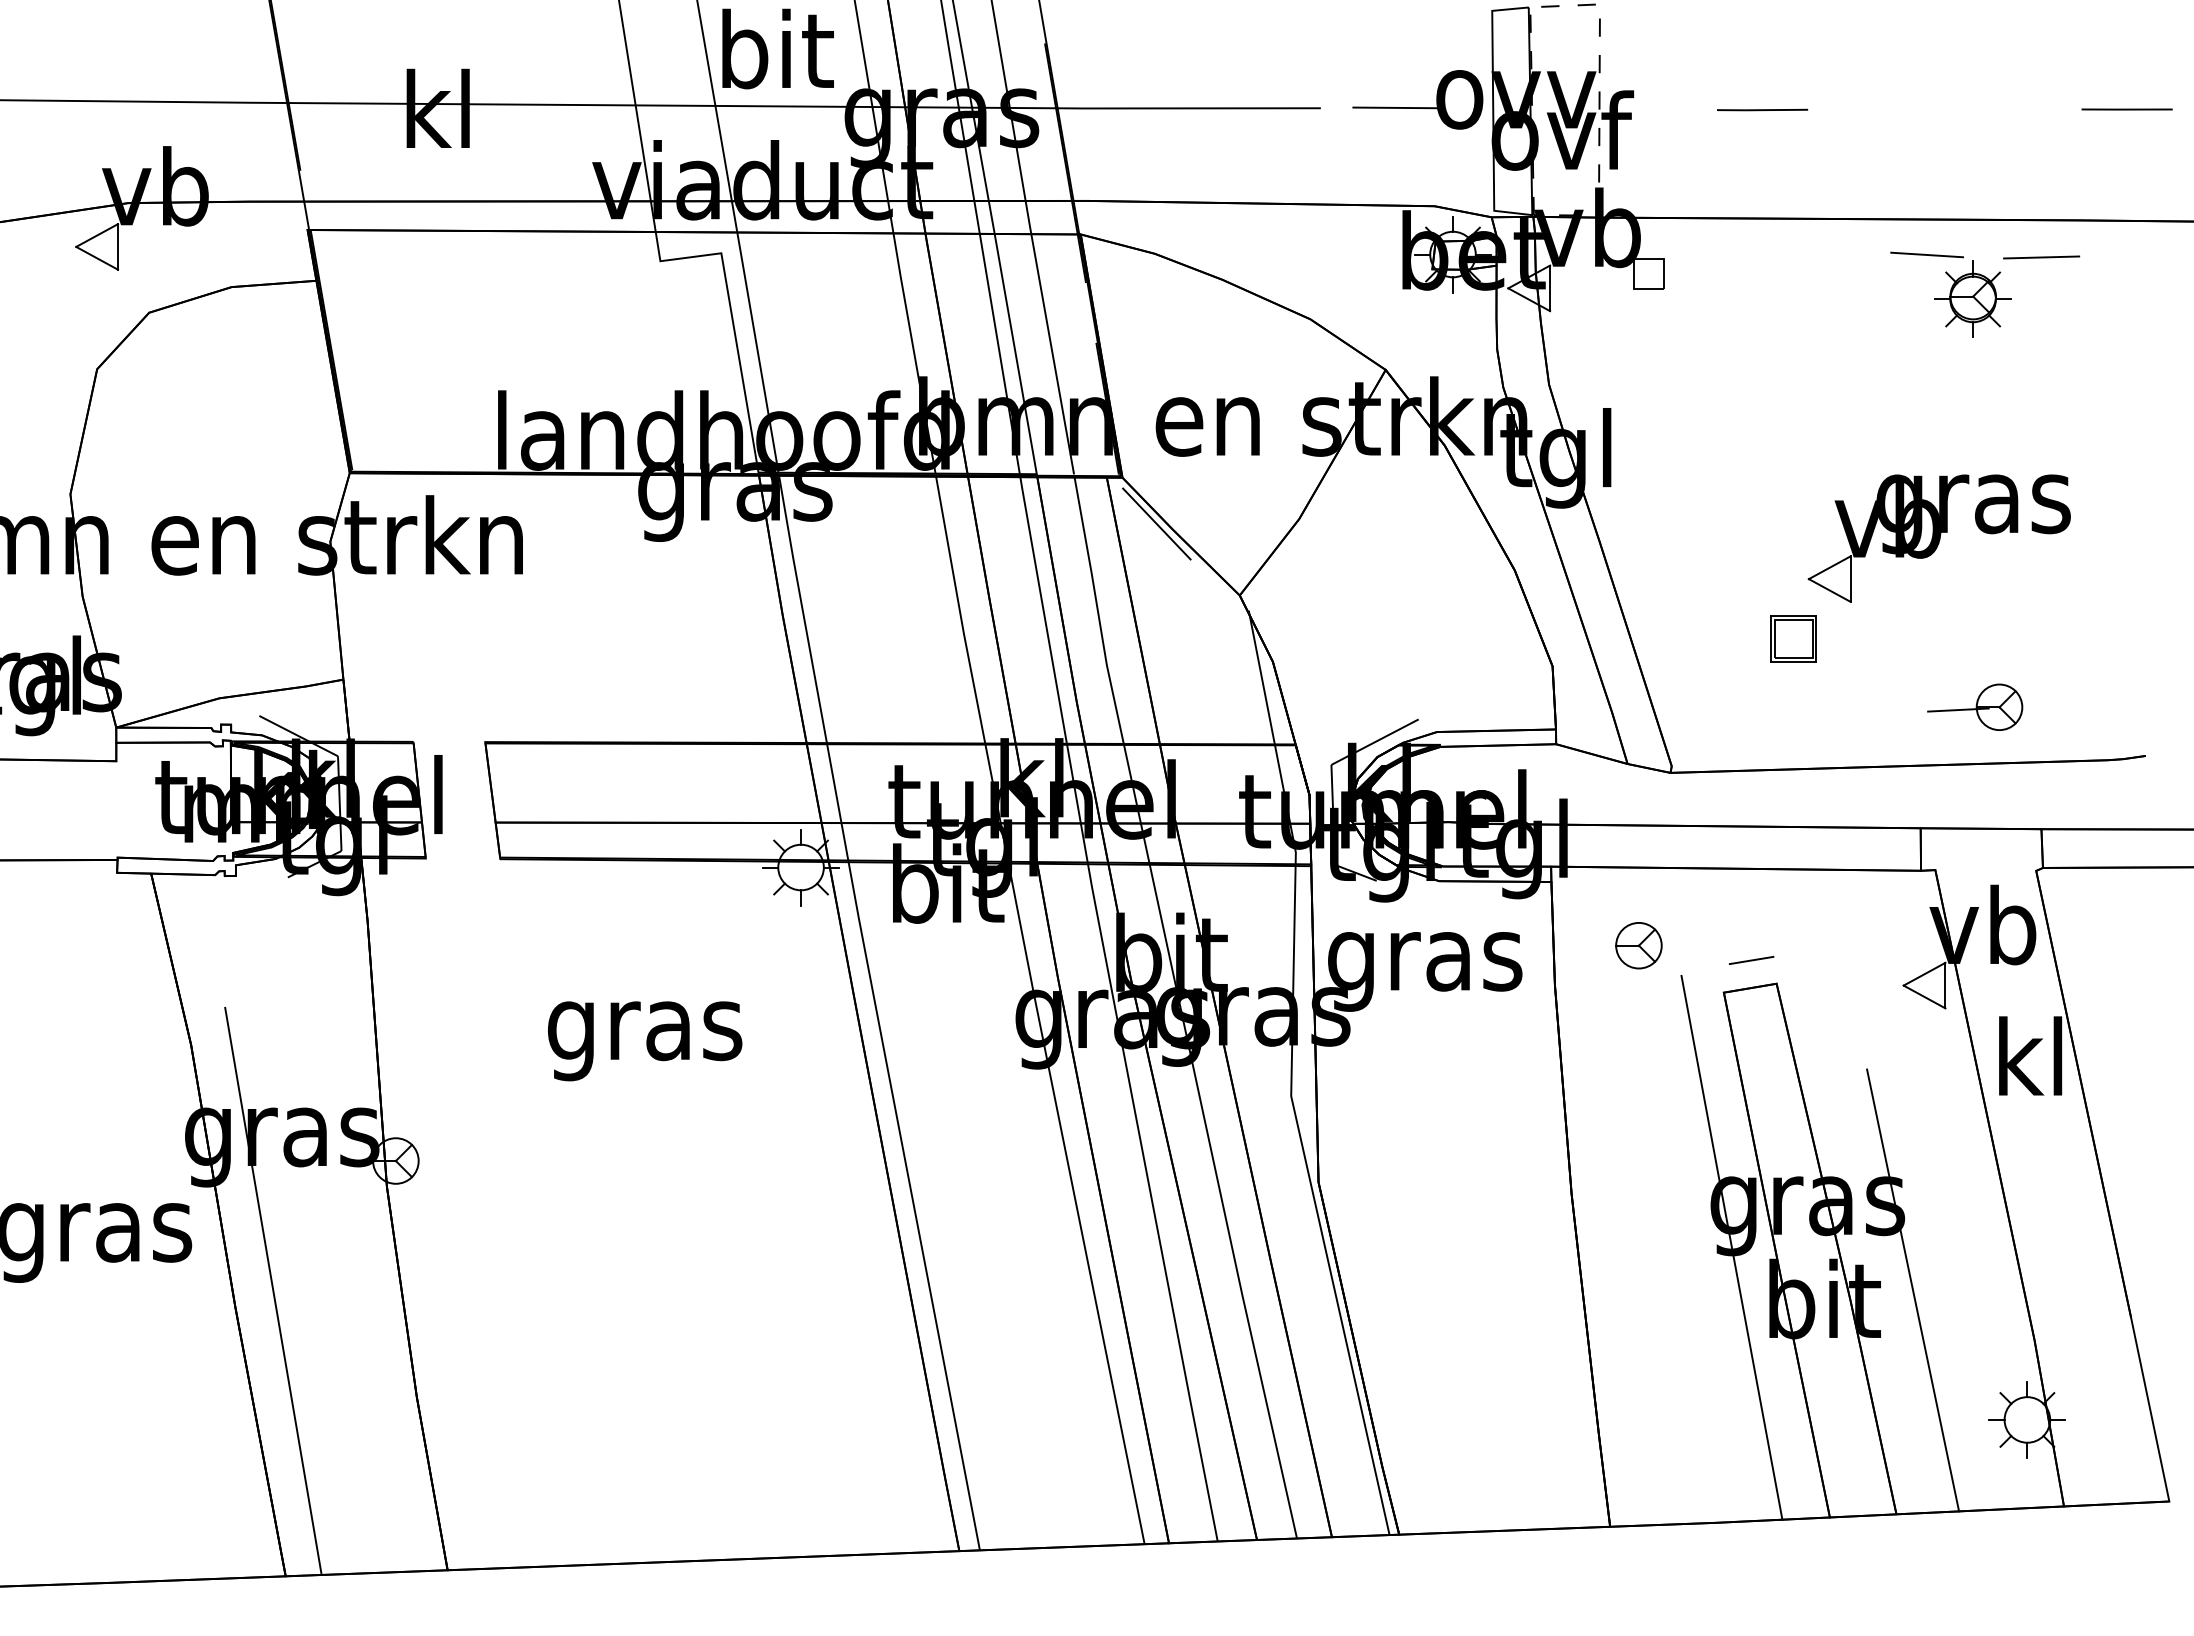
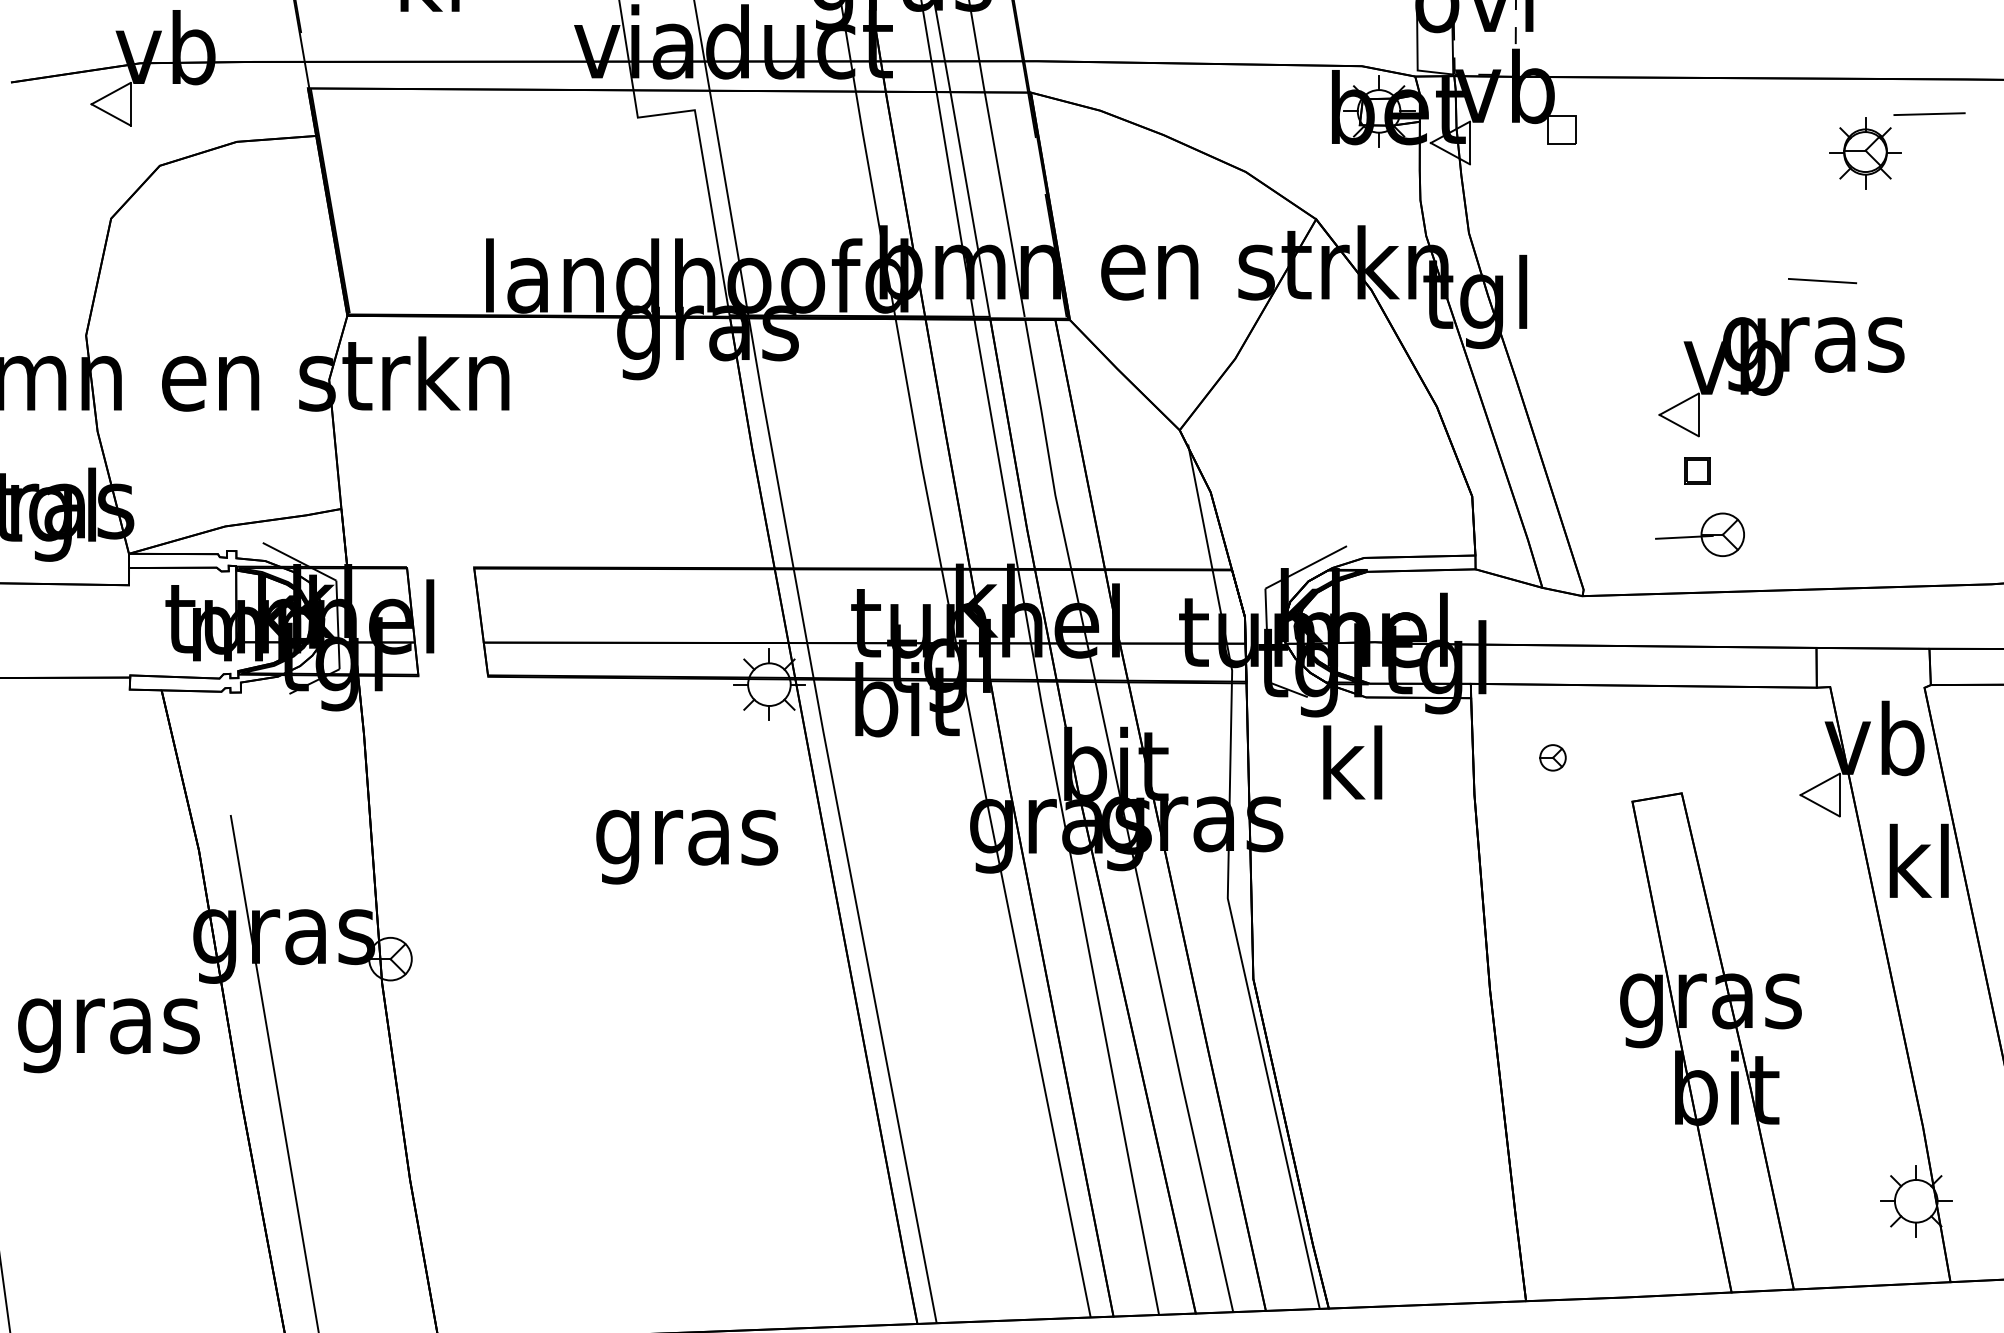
line: (1926, 254) -> (1821, 280), moved
line: (1156, 523) -> (1101, 362), removed
part: (1938, 538) -> (1780, 376), moved
part: (1793, 638) -> (1697, 470), size x0.6
part: (1975, 706) -> (1700, 534), moved
part: (1638, 945) -> (1552, 757), size x0.6
line: (1751, 960) -> (1658, 771), removed
text: (1425, 961) -> (1353, 772), gras -> kl
text: (645, 1041) -> (687, 847), moved
line: (1731, 1247) -> (1639, 1040), removed
line: (1913, 1290) -> (1809, 1080), removed

